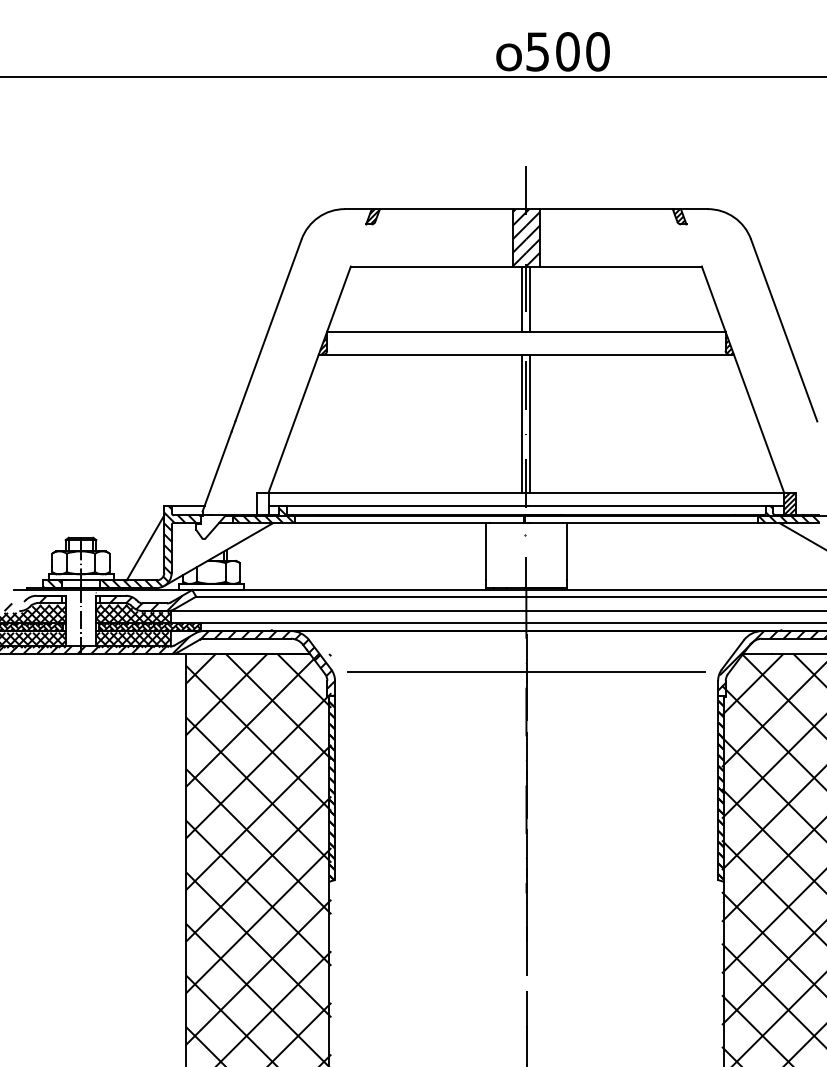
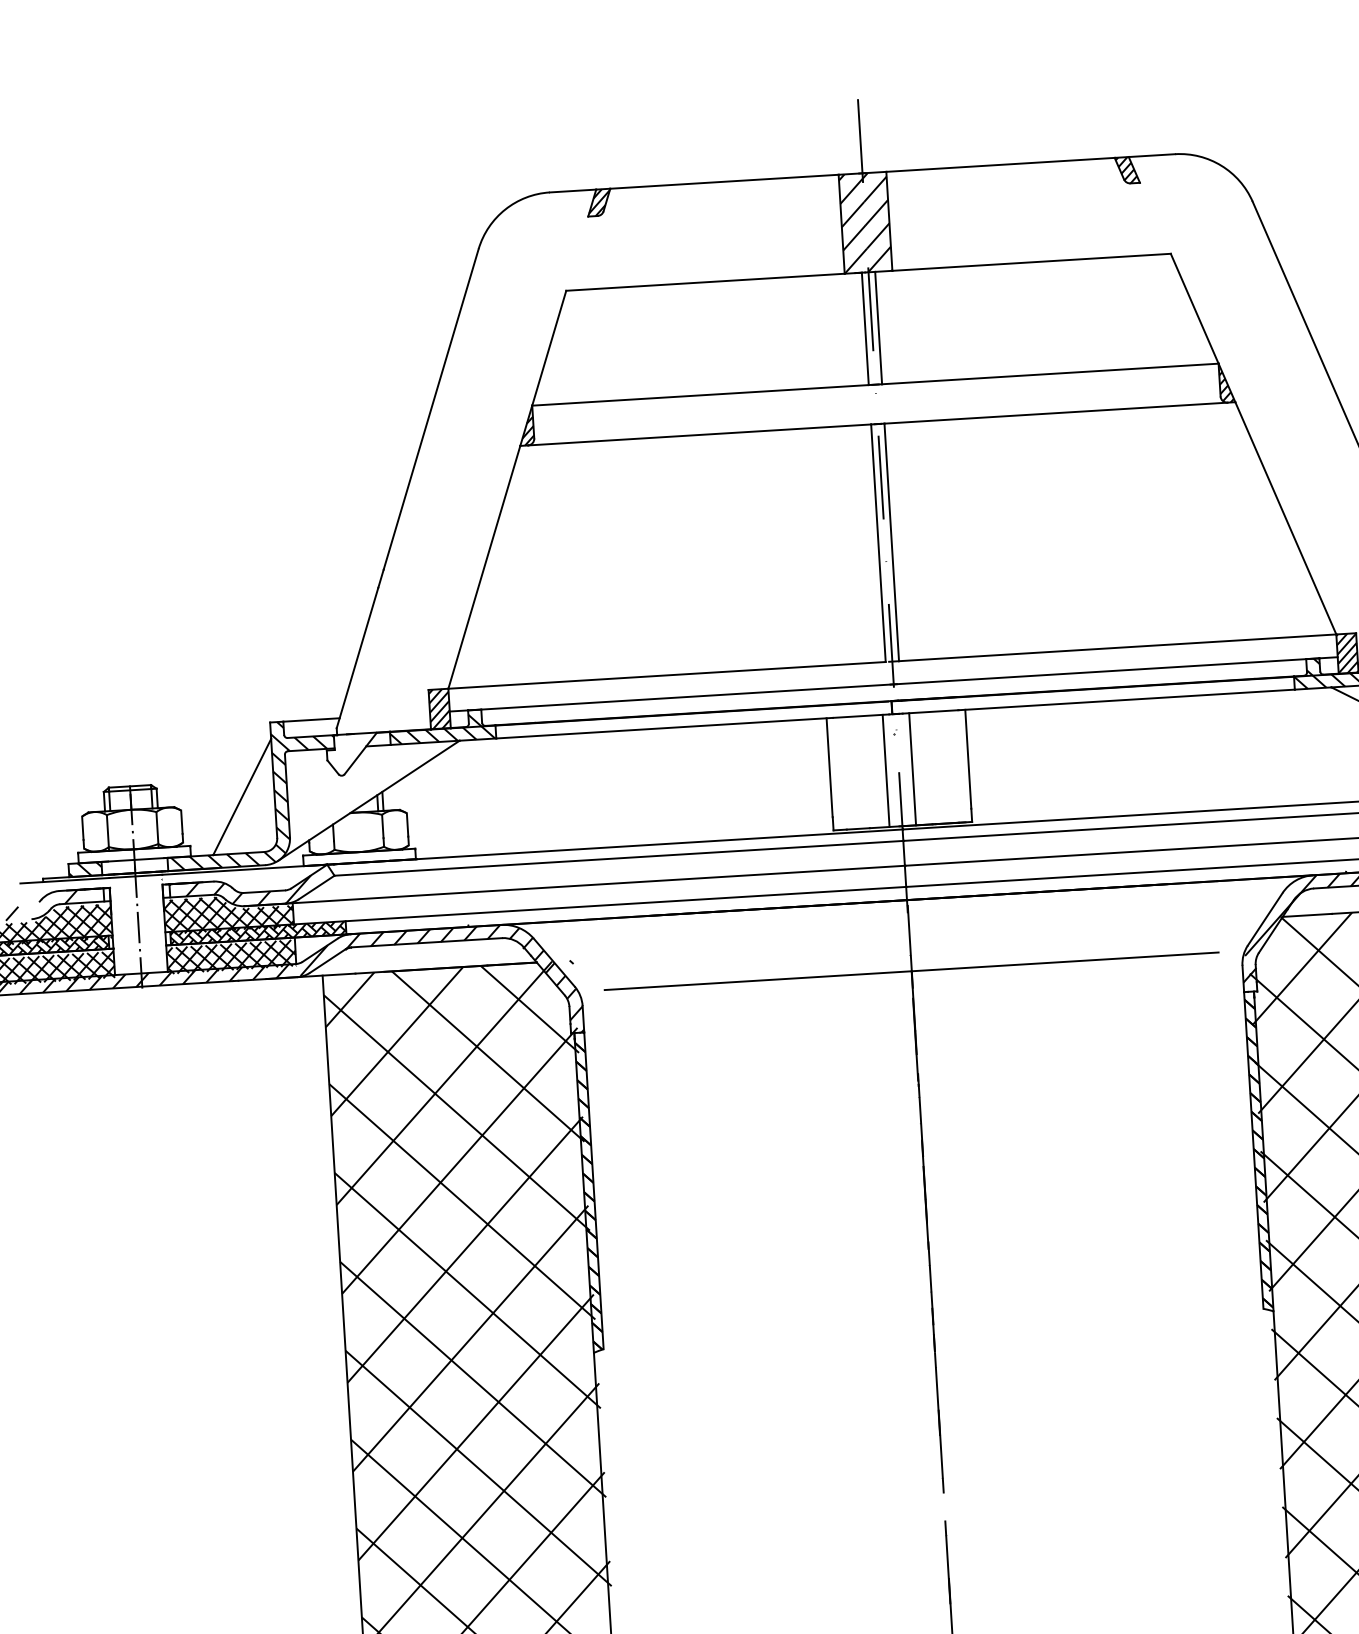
hatch: (262, 503) -> (439, 708), added
line: (518, 555) -> (885, 770), added
line: (534, 555) -> (913, 769), added

